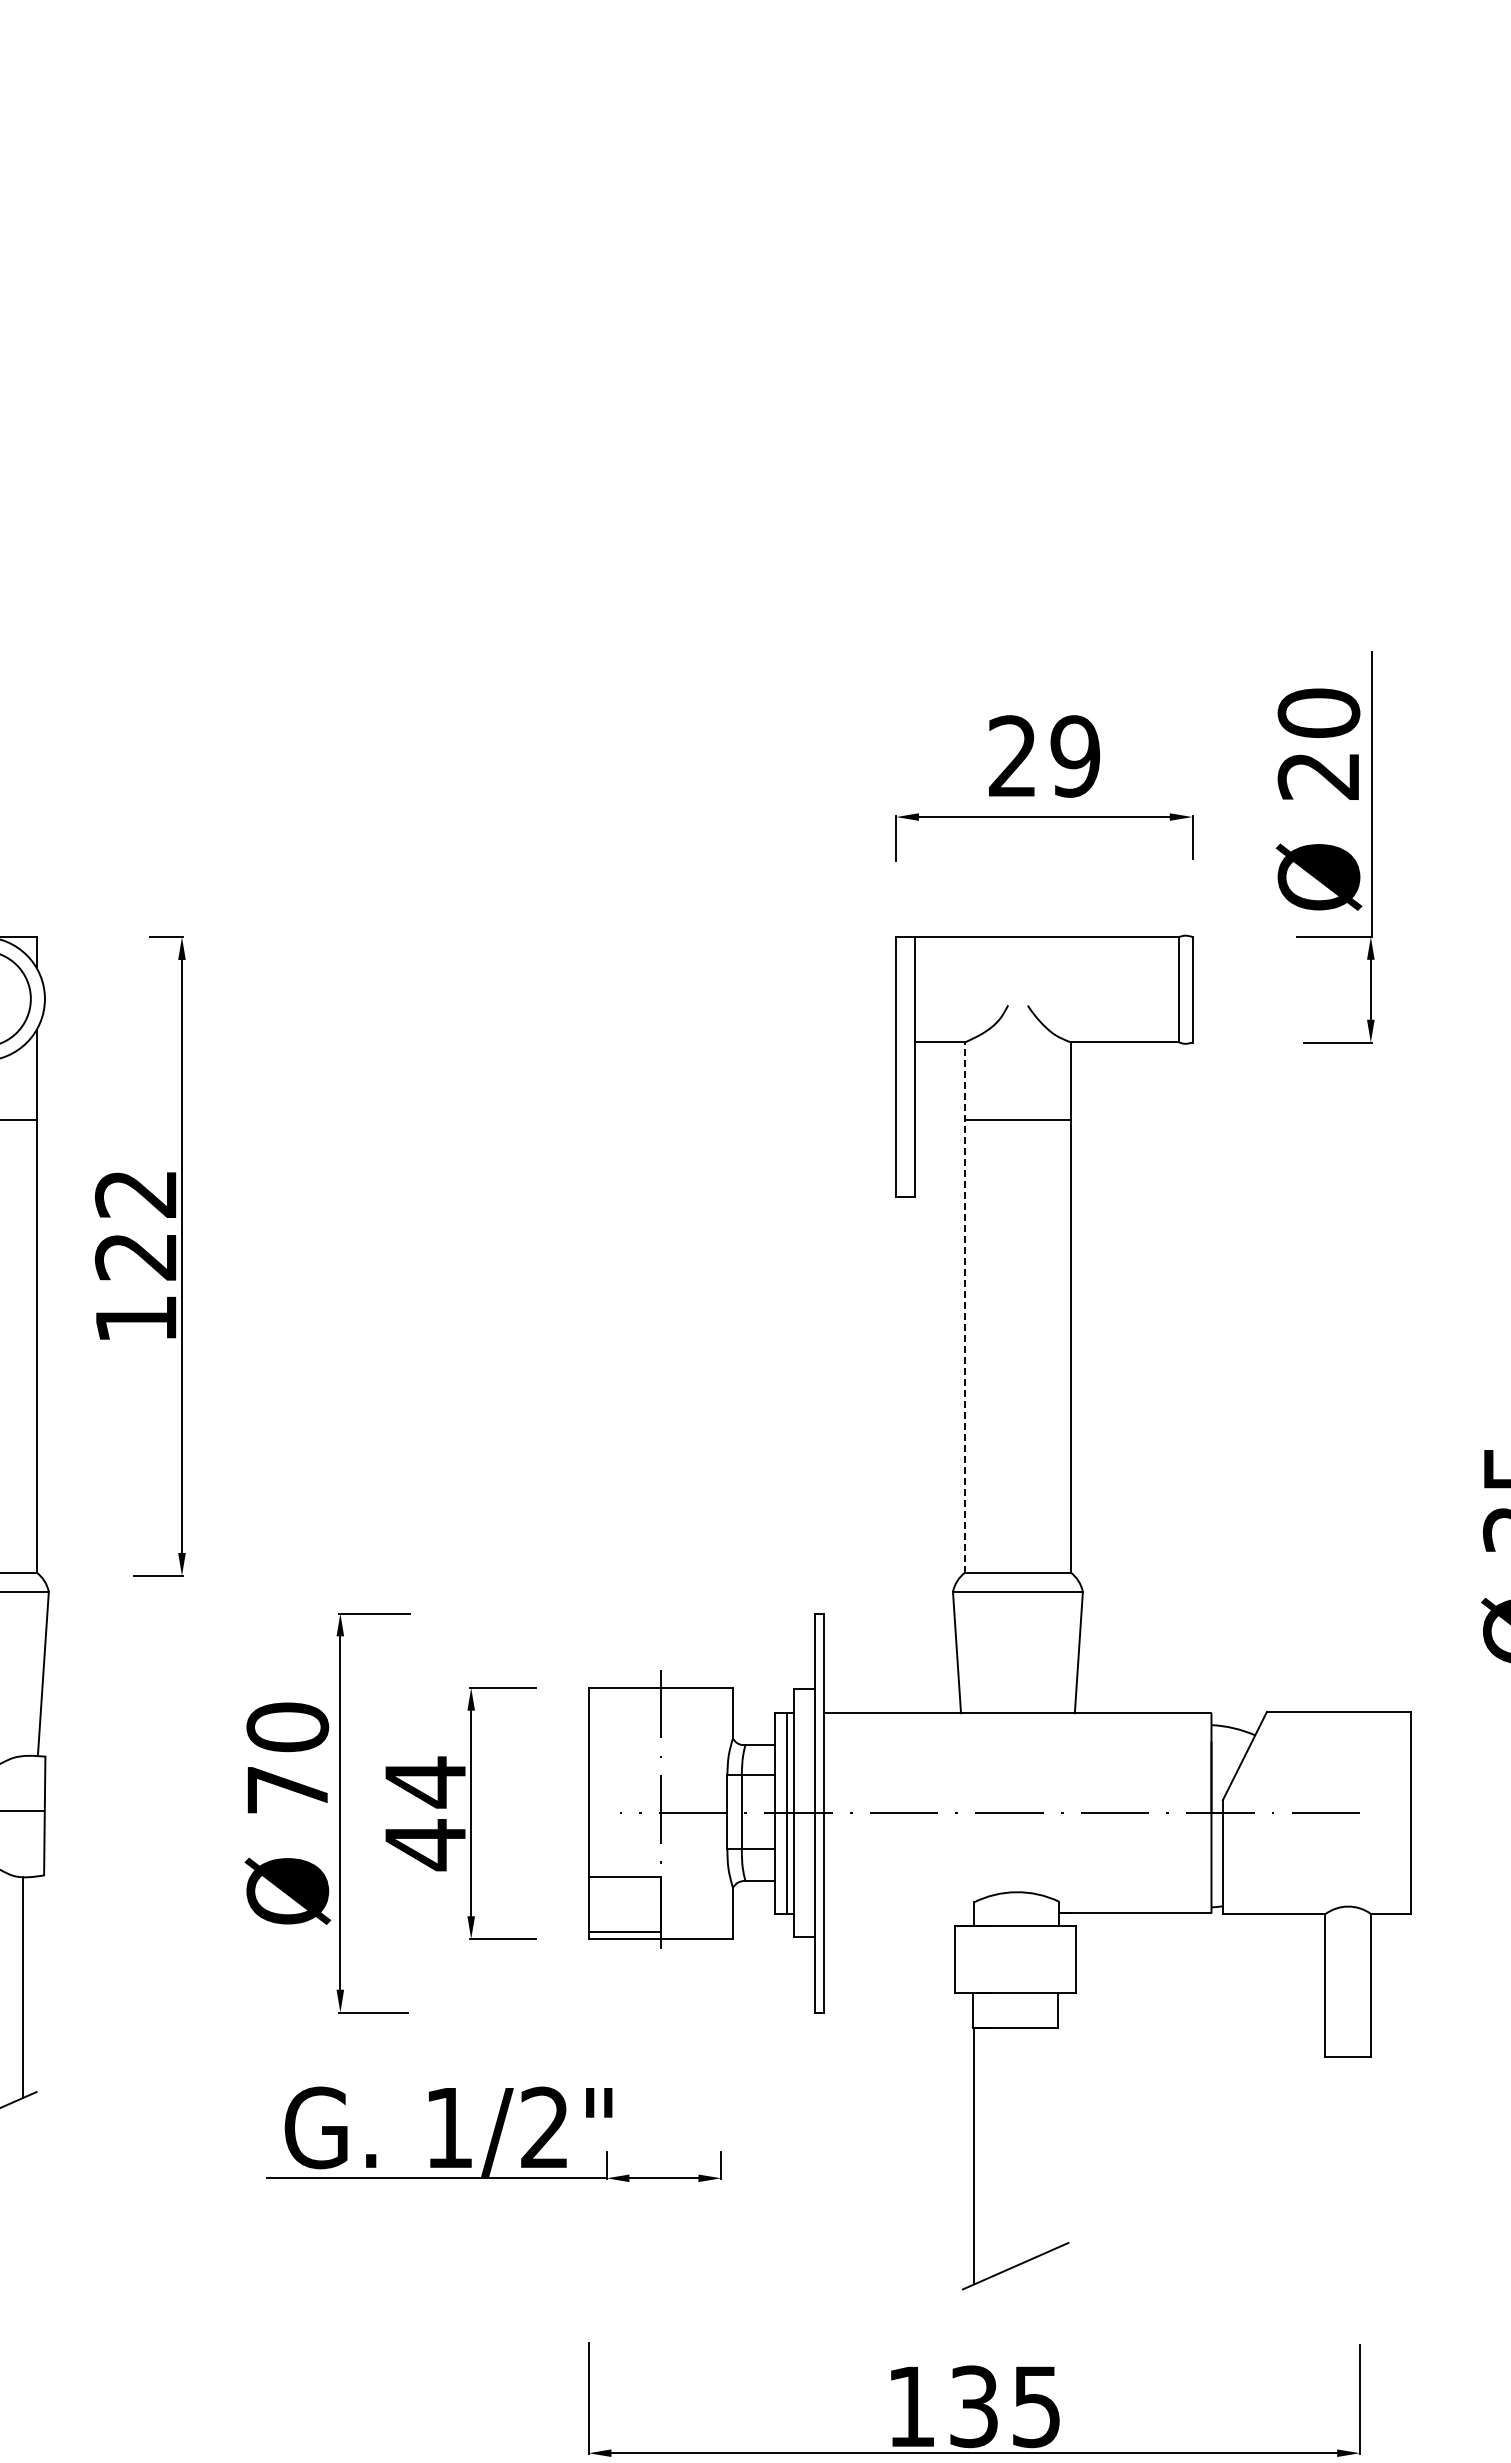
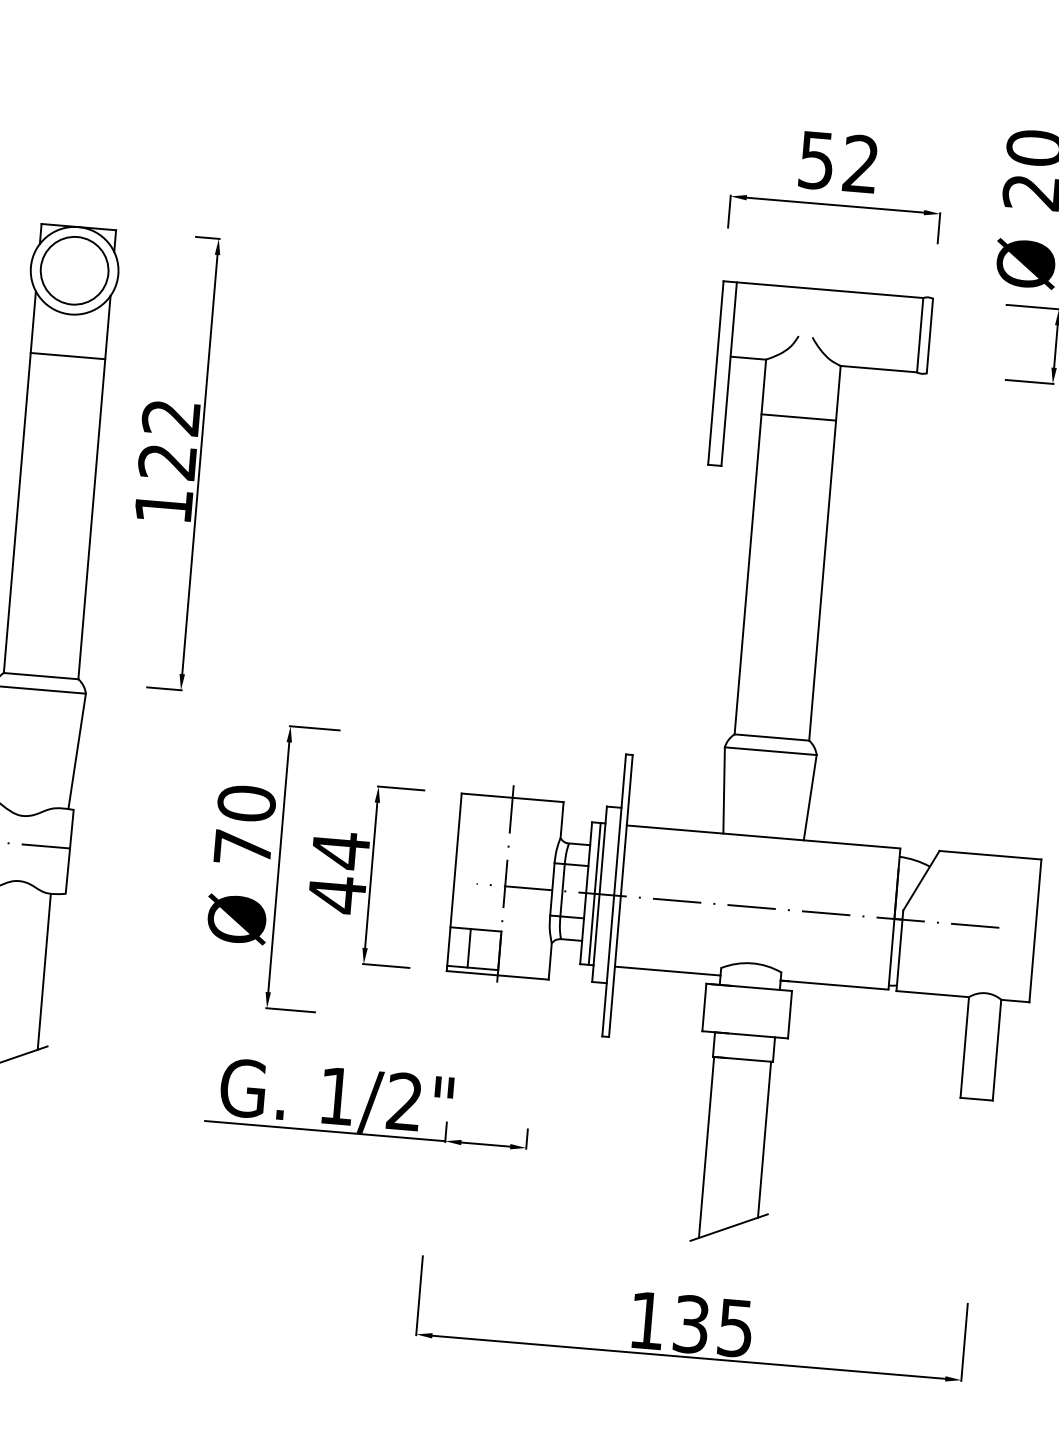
text: (1044, 756) -> (839, 162), 29 -> 52
line: (965, 1306) -> (750, 546), dashed -> solid
line: (617, 1904) -> (469, 948), added
line: (898, 1913) -> (667, 971), added
line: (1055, 2138) -> (764, 1139), added

